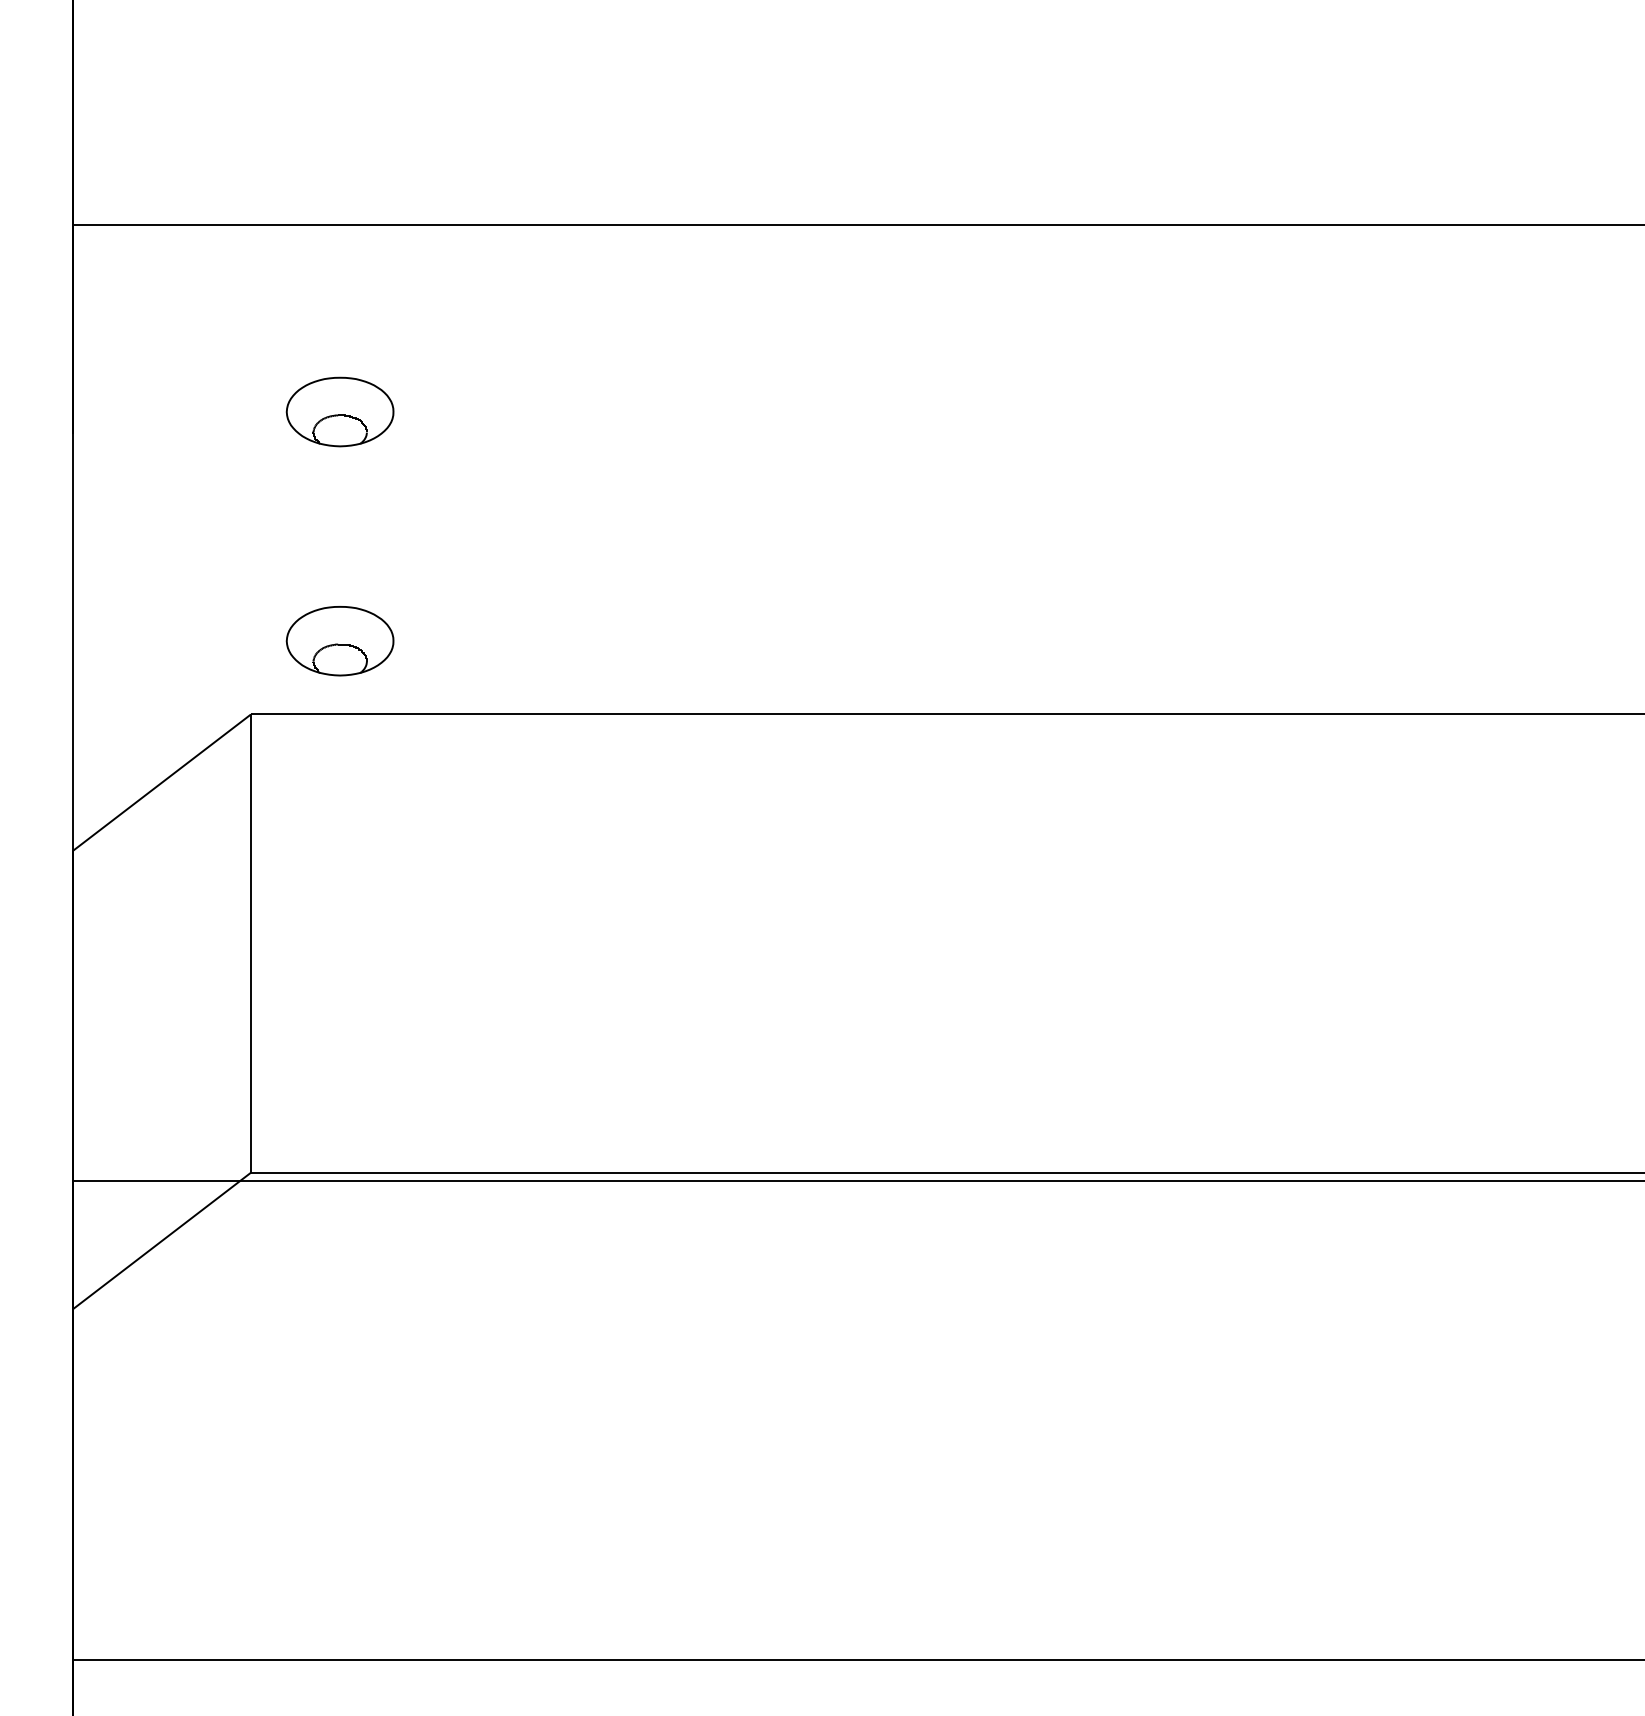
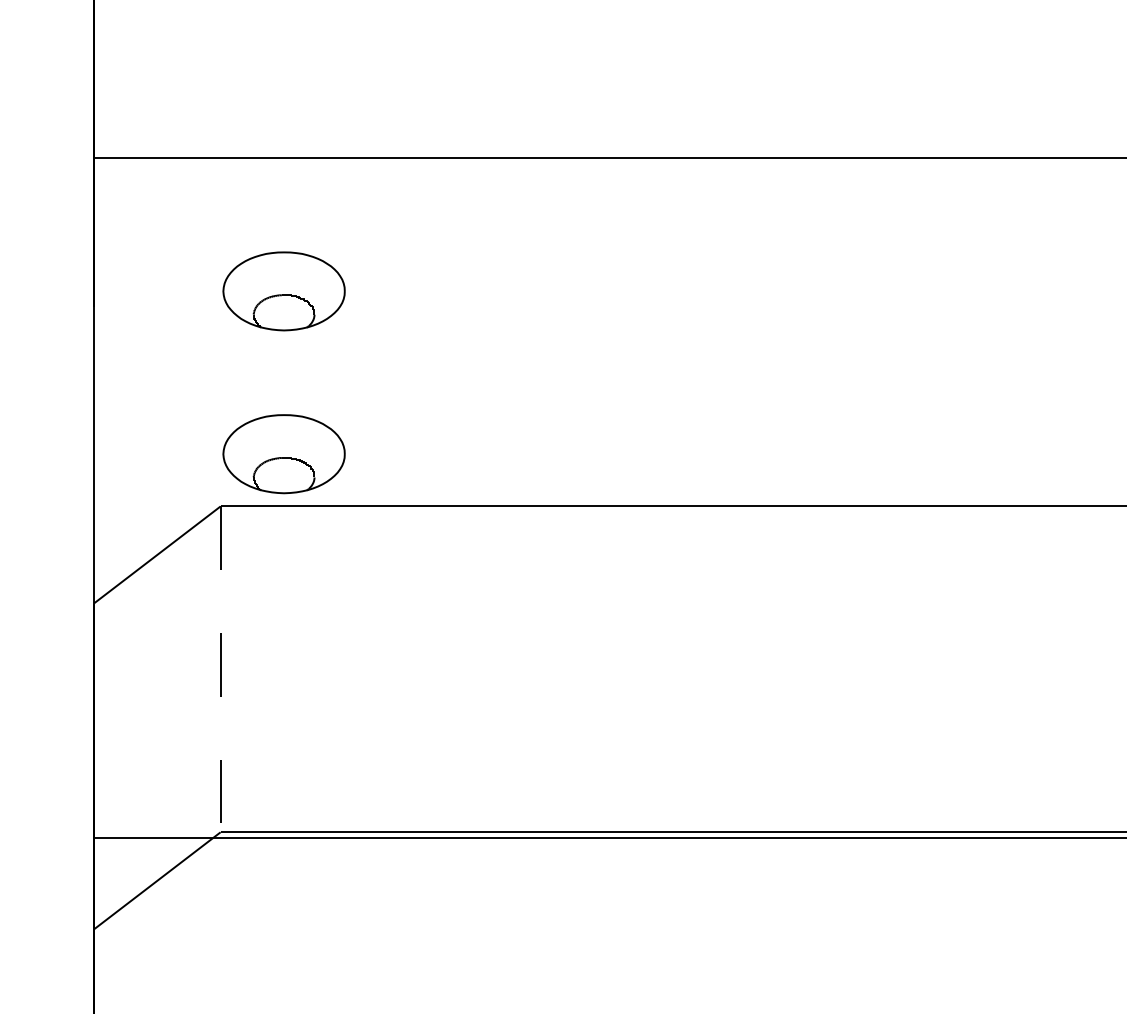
part: (339, 411) -> (283, 290), size x1.6
part: (339, 641) -> (283, 454), size x1.6
line: (250, 944) -> (220, 670), solid -> dashed

